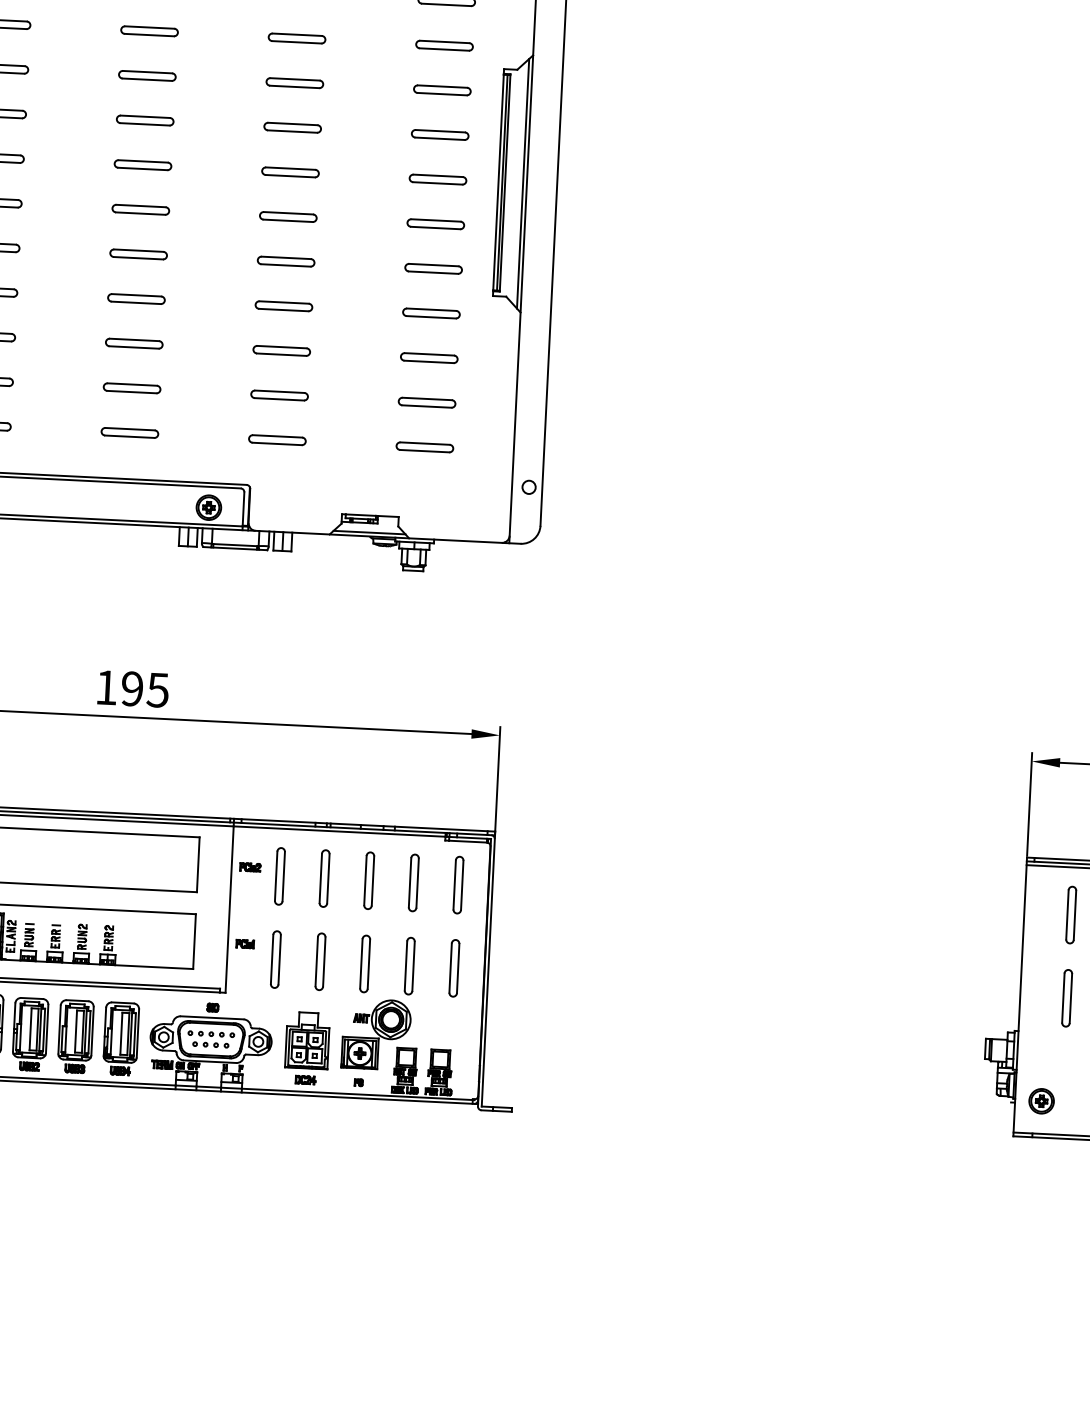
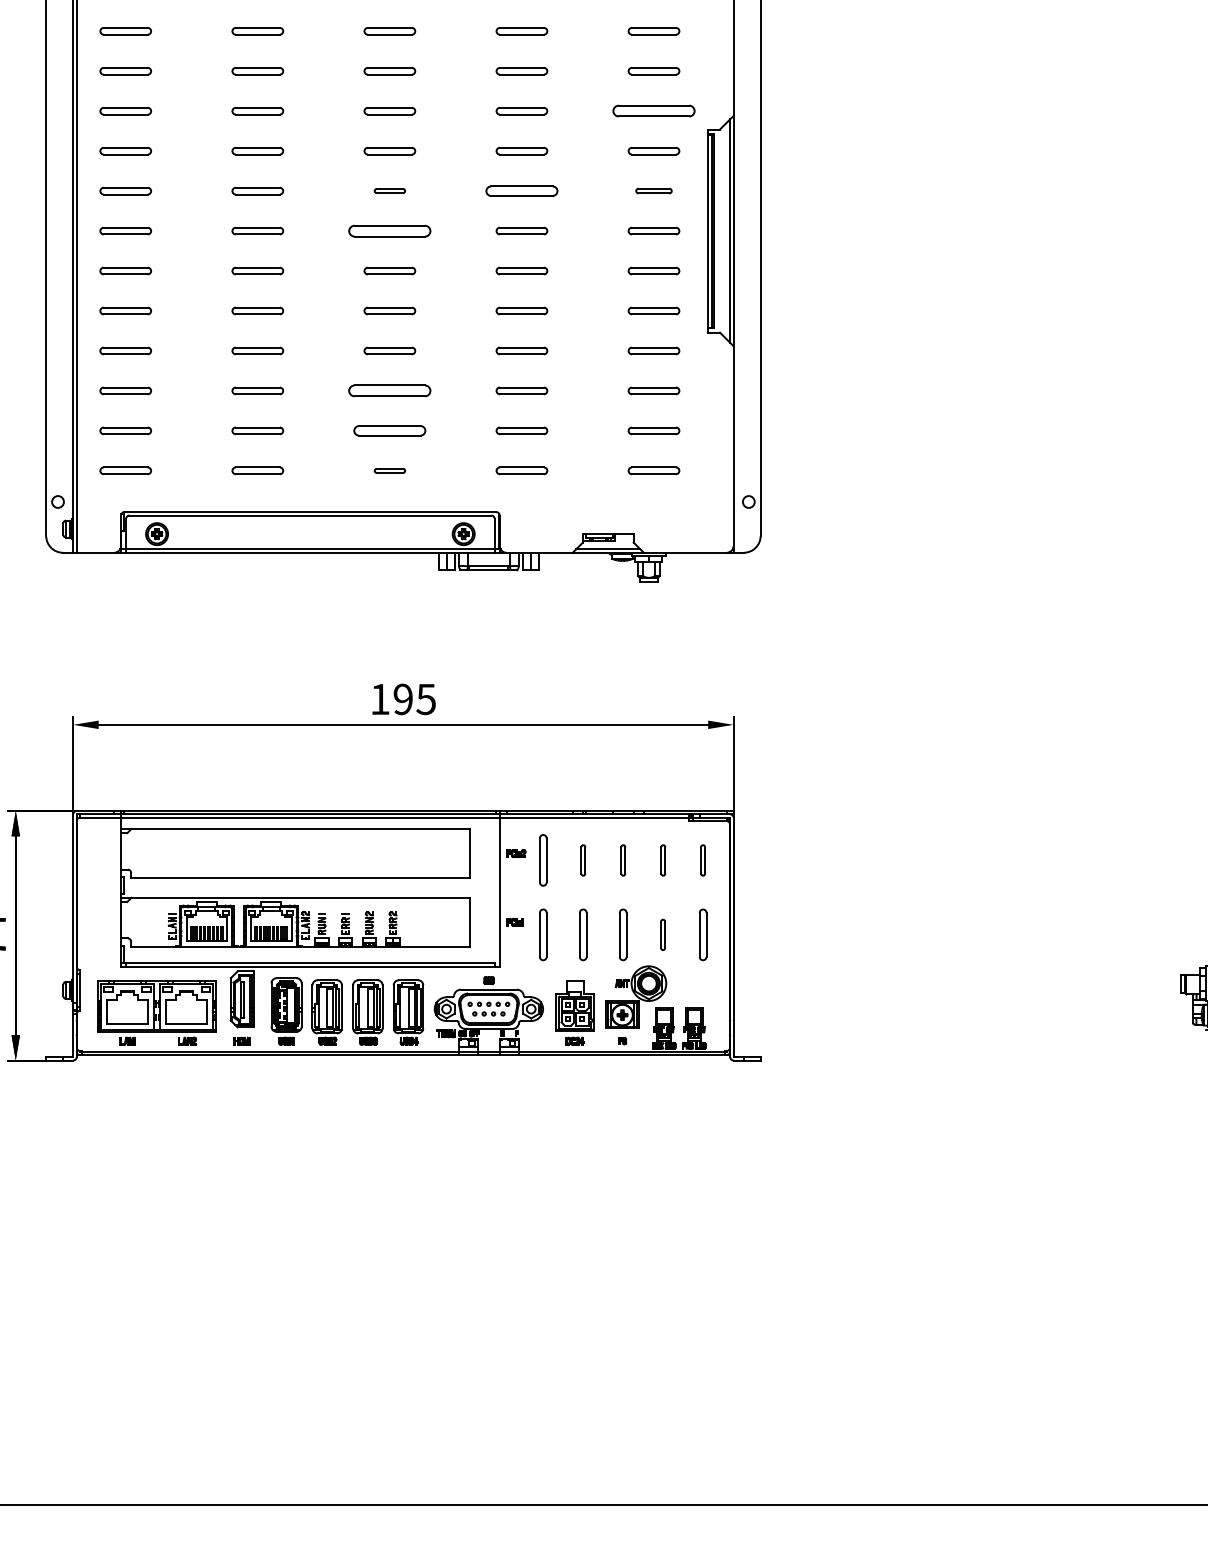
part: (443, 46) -> (653, 111), size x1.6
part: (144, 119) -> (389, 190), size x0.6
part: (292, 127) -> (521, 190), size x1.4
part: (439, 134) -> (653, 190), size x0.7
part: (142, 164) -> (389, 230), size x1.6
part: (133, 343) -> (389, 390), size x1.6
part: (131, 387) -> (389, 430), size x1.4
part: (129, 432) -> (389, 470), size x0.6
part: (324, 878) -> (583, 860), size x0.6
part: (369, 880) -> (623, 860), size x0.6
part: (414, 883) -> (663, 860), size x0.6
part: (457, 885) -> (702, 860), size x0.6
part: (409, 965) -> (662, 934), size x0.6

